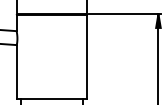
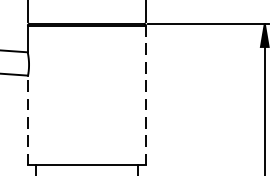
line: (87, 57) -> (146, 96), solid -> dashed
line: (16, 72) -> (27, 121), solid -> dashed

